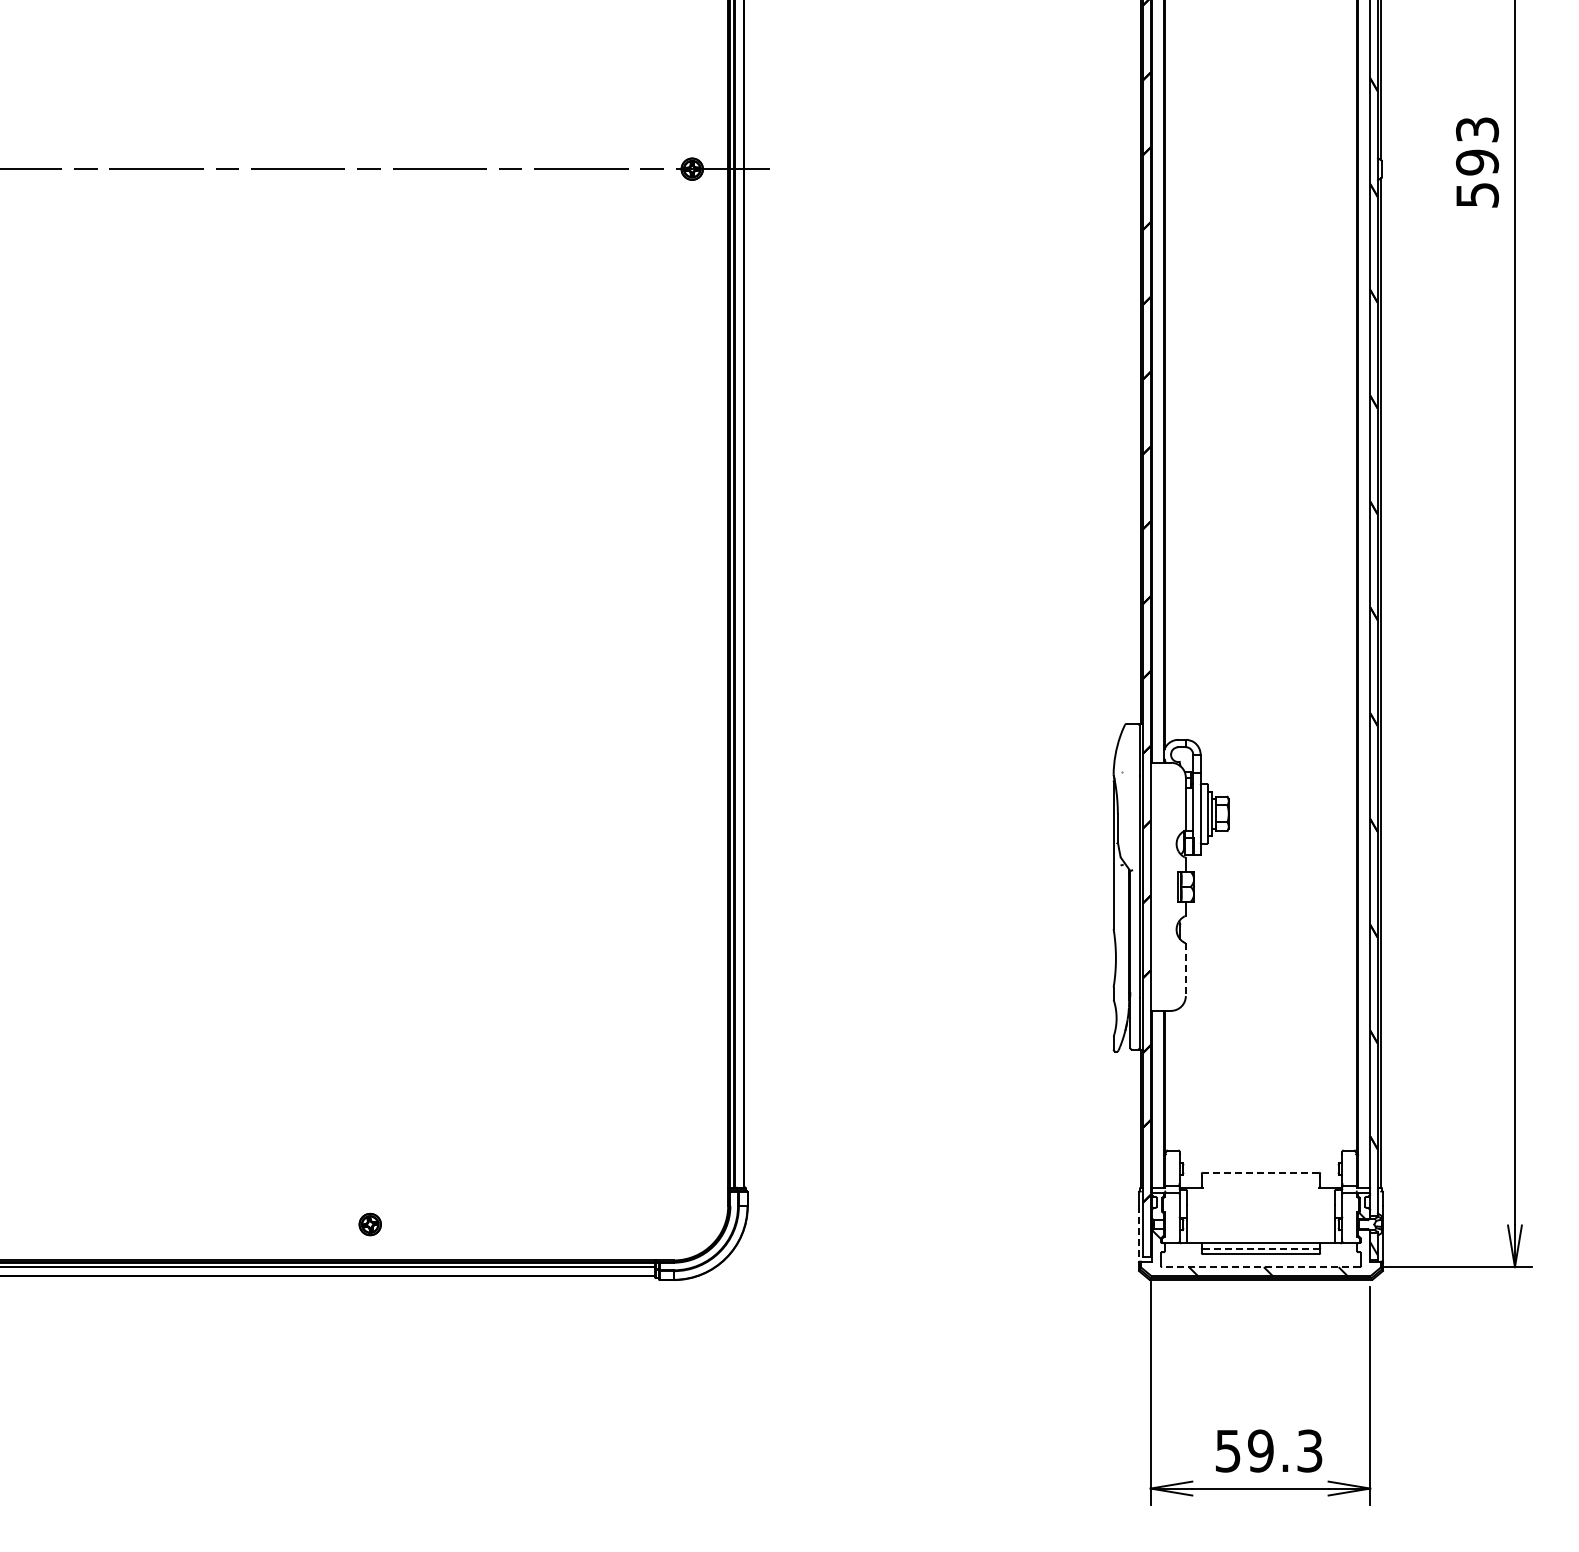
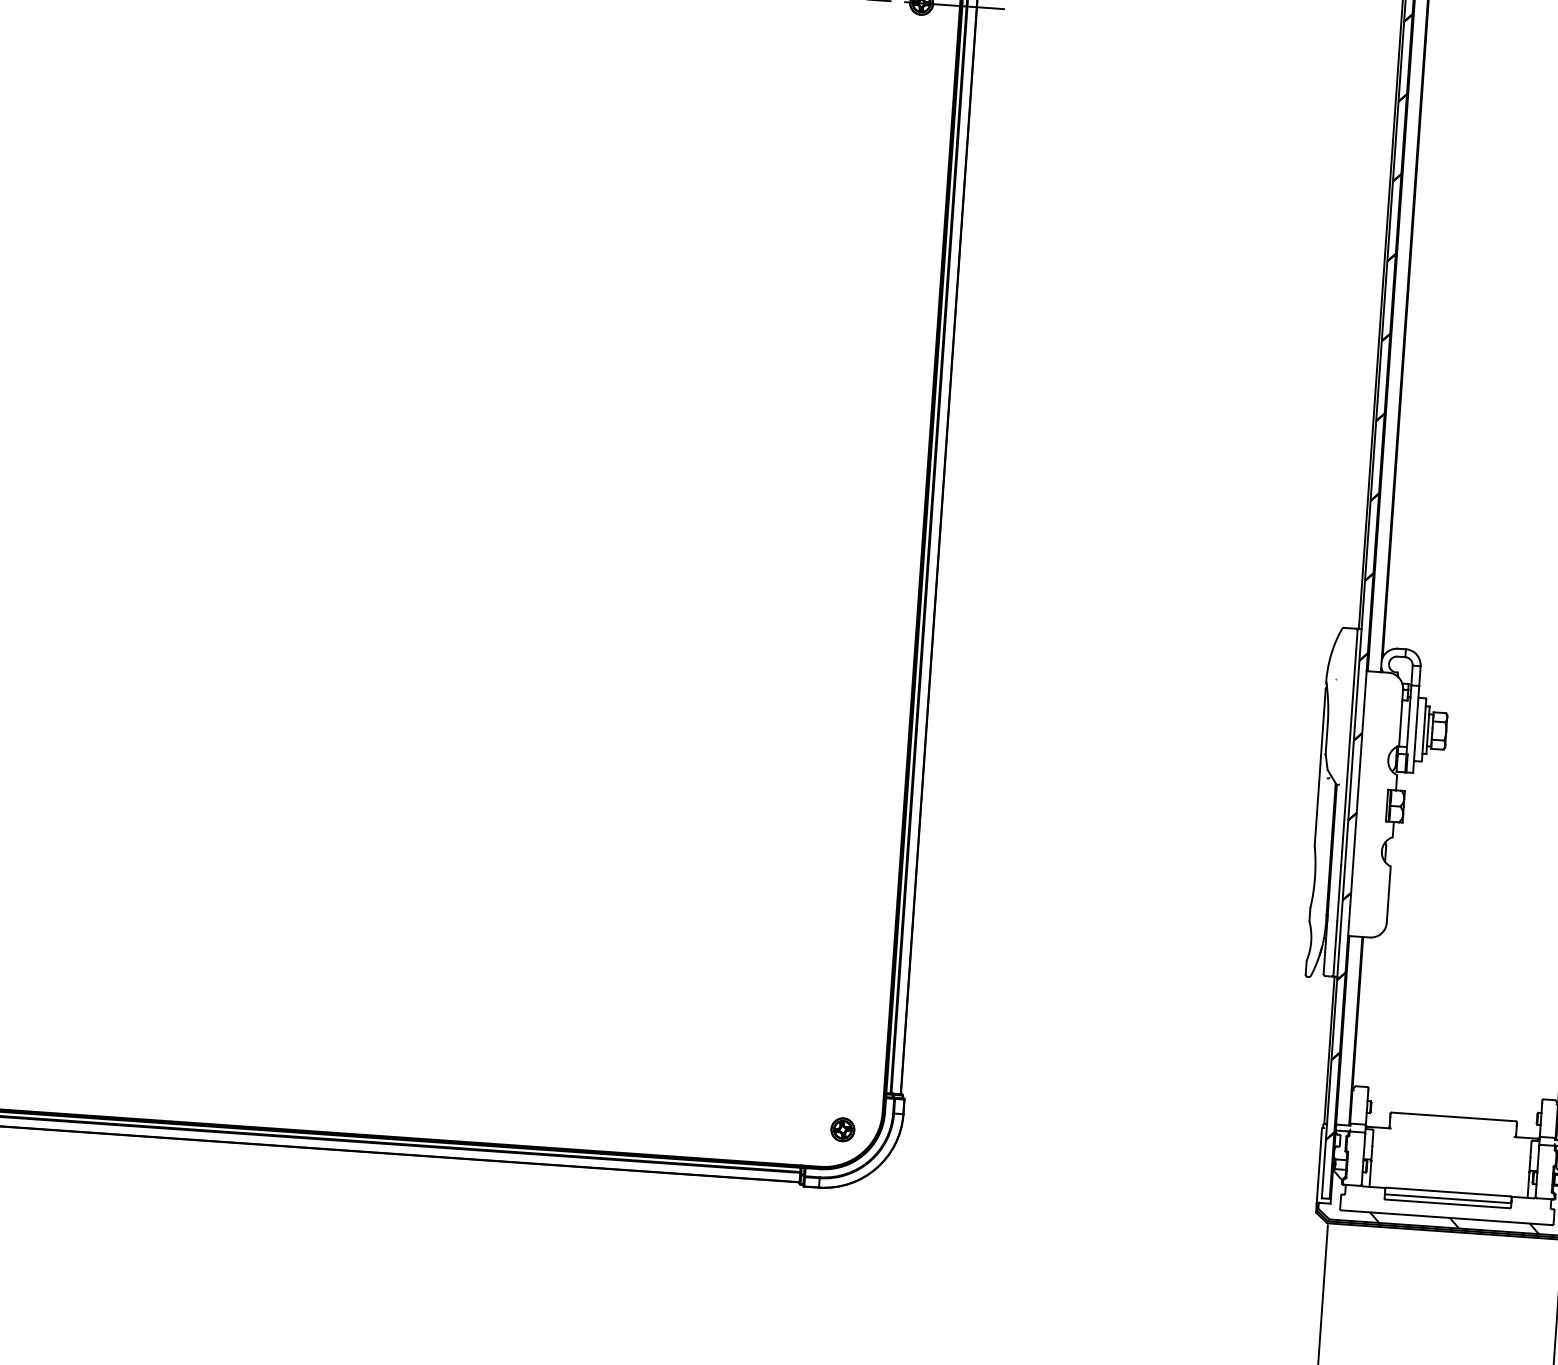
line: (1185, 970) -> (1388, 895), dashed -> solid
line: (1260, 1172) -> (1453, 1116), dashed -> solid
part: (369, 1224) -> (842, 1129), moved
line: (1138, 1234) -> (1318, 1173), dashed -> solid
line: (1261, 1249) -> (1448, 1198), dashed -> solid
line: (1261, 1267) -> (1447, 1218), dashed -> solid

